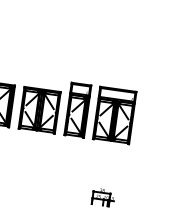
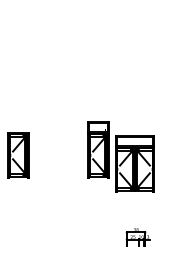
part: (39, 110) -> (58, 155), removed
part: (114, 115) -> (134, 163), moved

